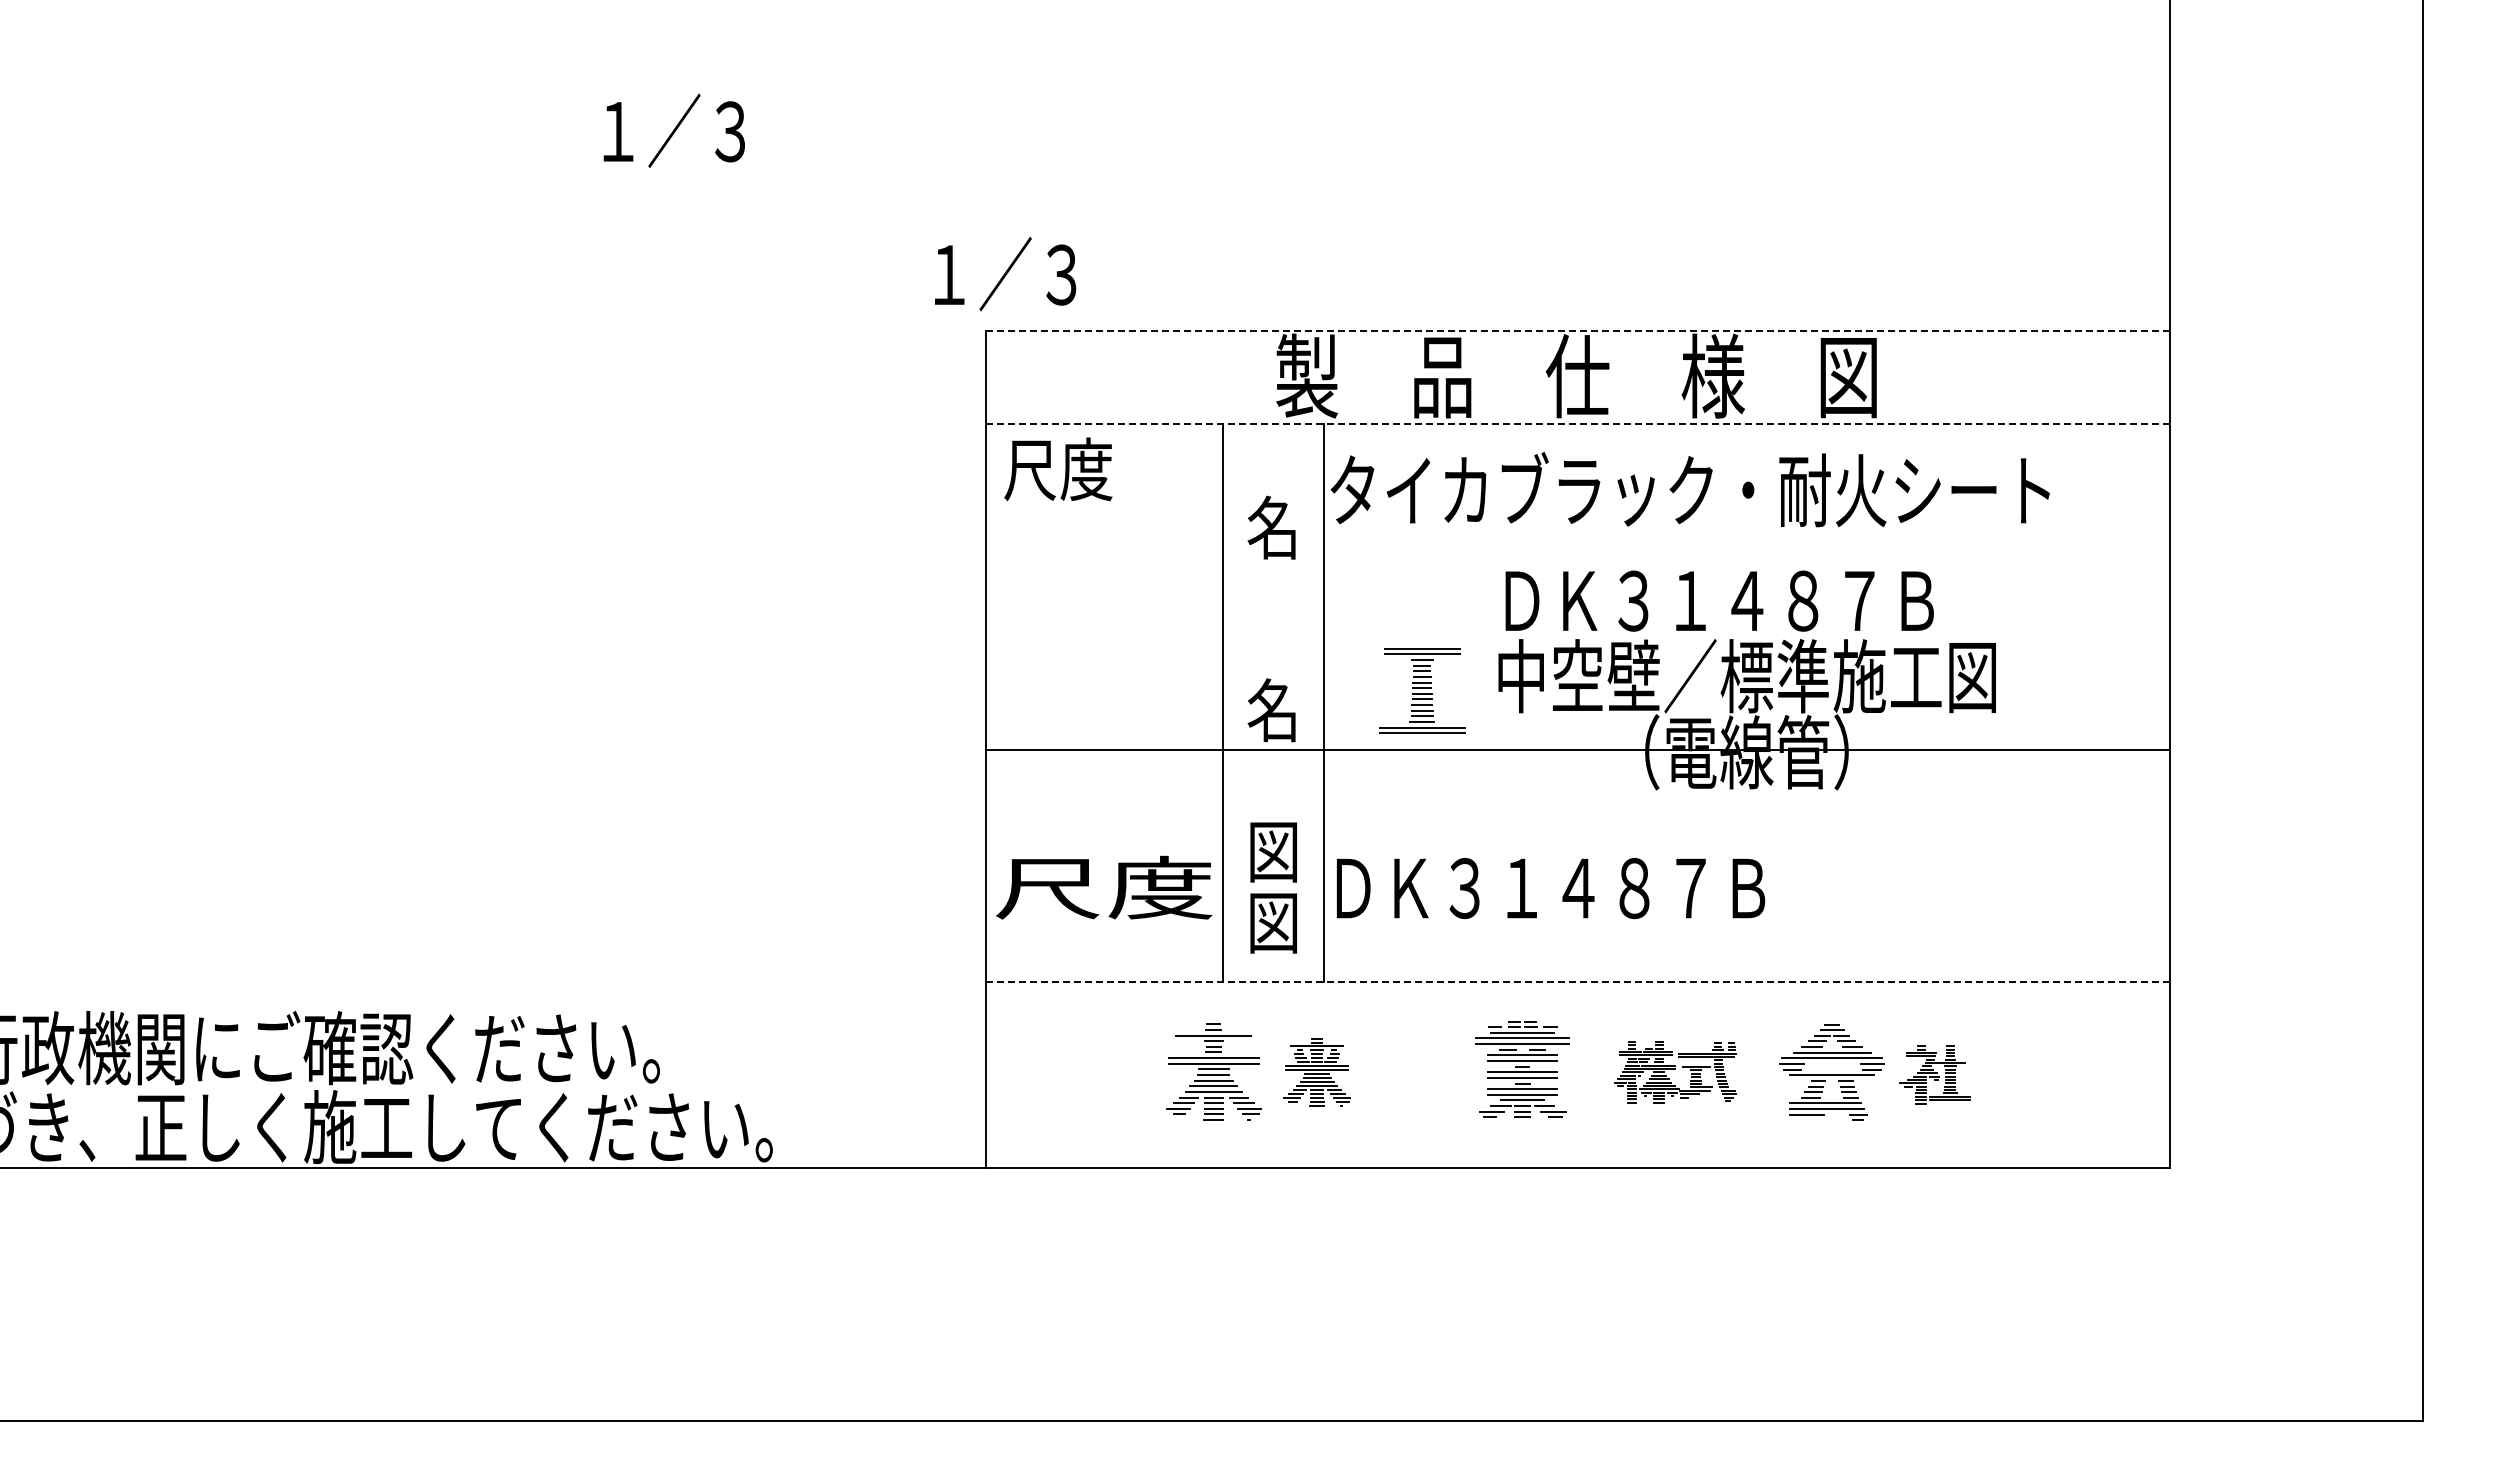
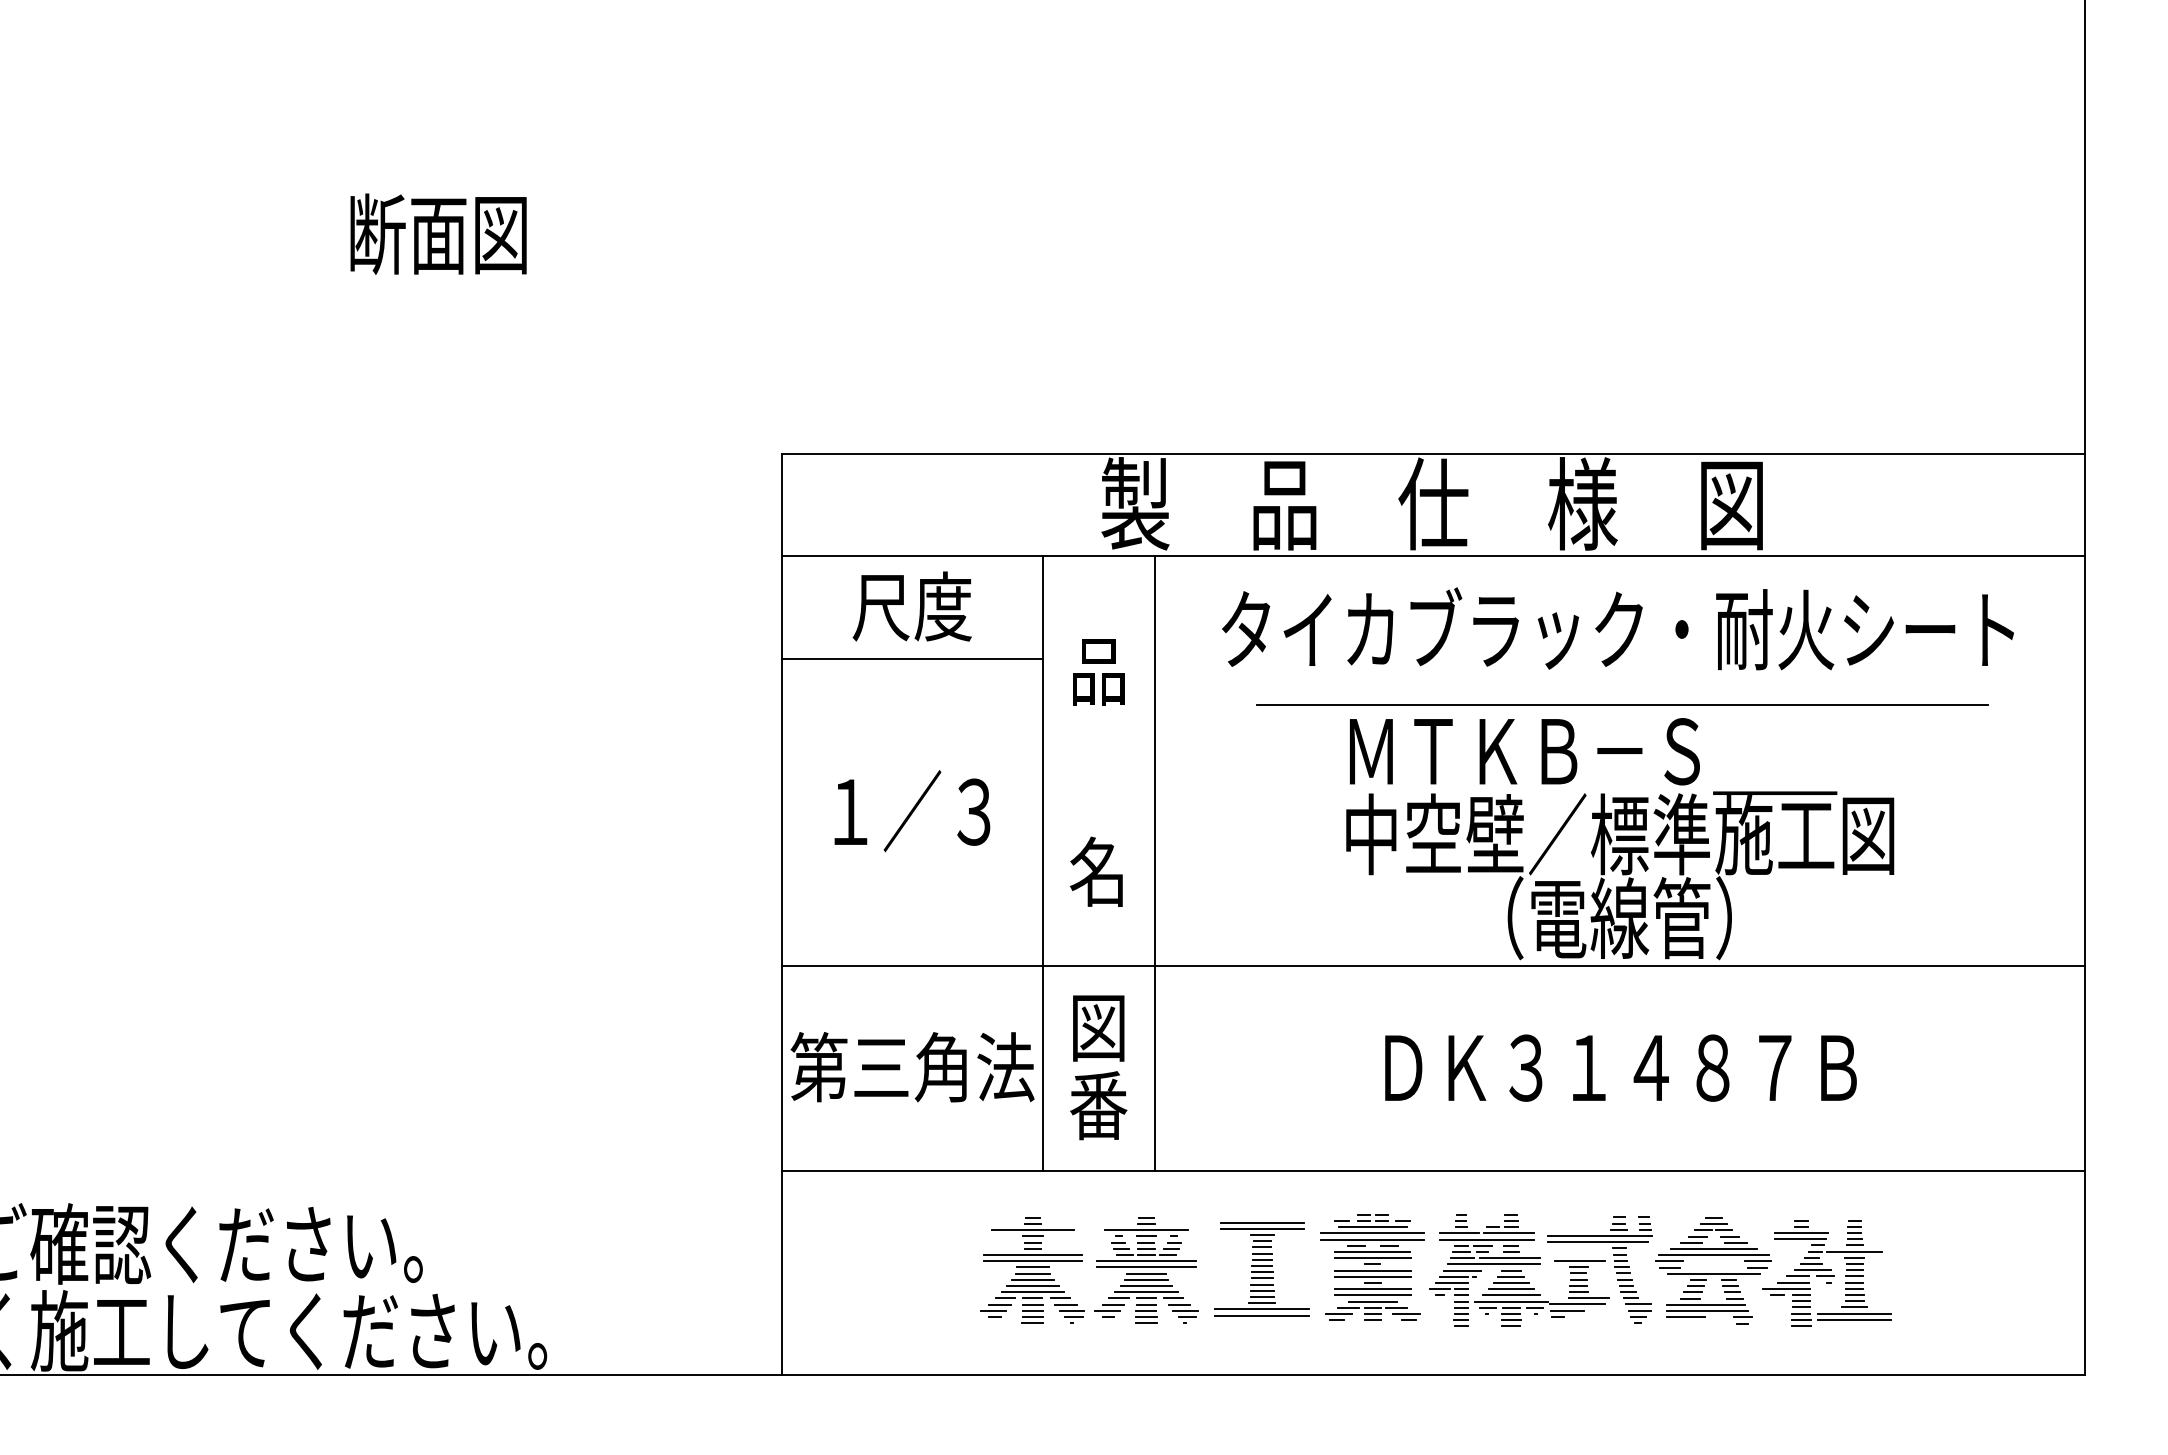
text: (674, 130) -> (438, 233), １／３ -> 断面図
text: (1005, 273) -> (912, 810), moved
line: (1577, 330) -> (1433, 453), dashed -> solid
line: (1577, 423) -> (1433, 556), dashed -> solid
text: (1058, 469) -> (912, 606), moved
text: (1689, 489) -> (1617, 628), moved
line: (1104, 516) -> (912, 658), added
text: (1272, 527) -> (1097, 670), 名 -> 品
line: (1749, 558) -> (1622, 704), added
text: (1722, 605) -> (1592, 756), ＤＫ３１４８７Ｂ -> ＭＴＫＢ－Ｓ＿＿
part: (1422, 690) -> (1262, 1268), moved
line: (1577, 749) -> (1433, 965), moved
text: (1104, 887) -> (912, 1067), 尺度 -> 第三角法
text: (1551, 888) -> (1621, 1068), moved
text: (1273, 922) -> (1098, 1105), 図 -> 番
line: (1577, 981) -> (1433, 1170), dashed -> solid
part: (1316, 1071) -> (1145, 1269), size x1.43
part: (1675, 1072) -> (1541, 1270), size x1.67
part: (1935, 1074) -> (1827, 1272), size x1.67

